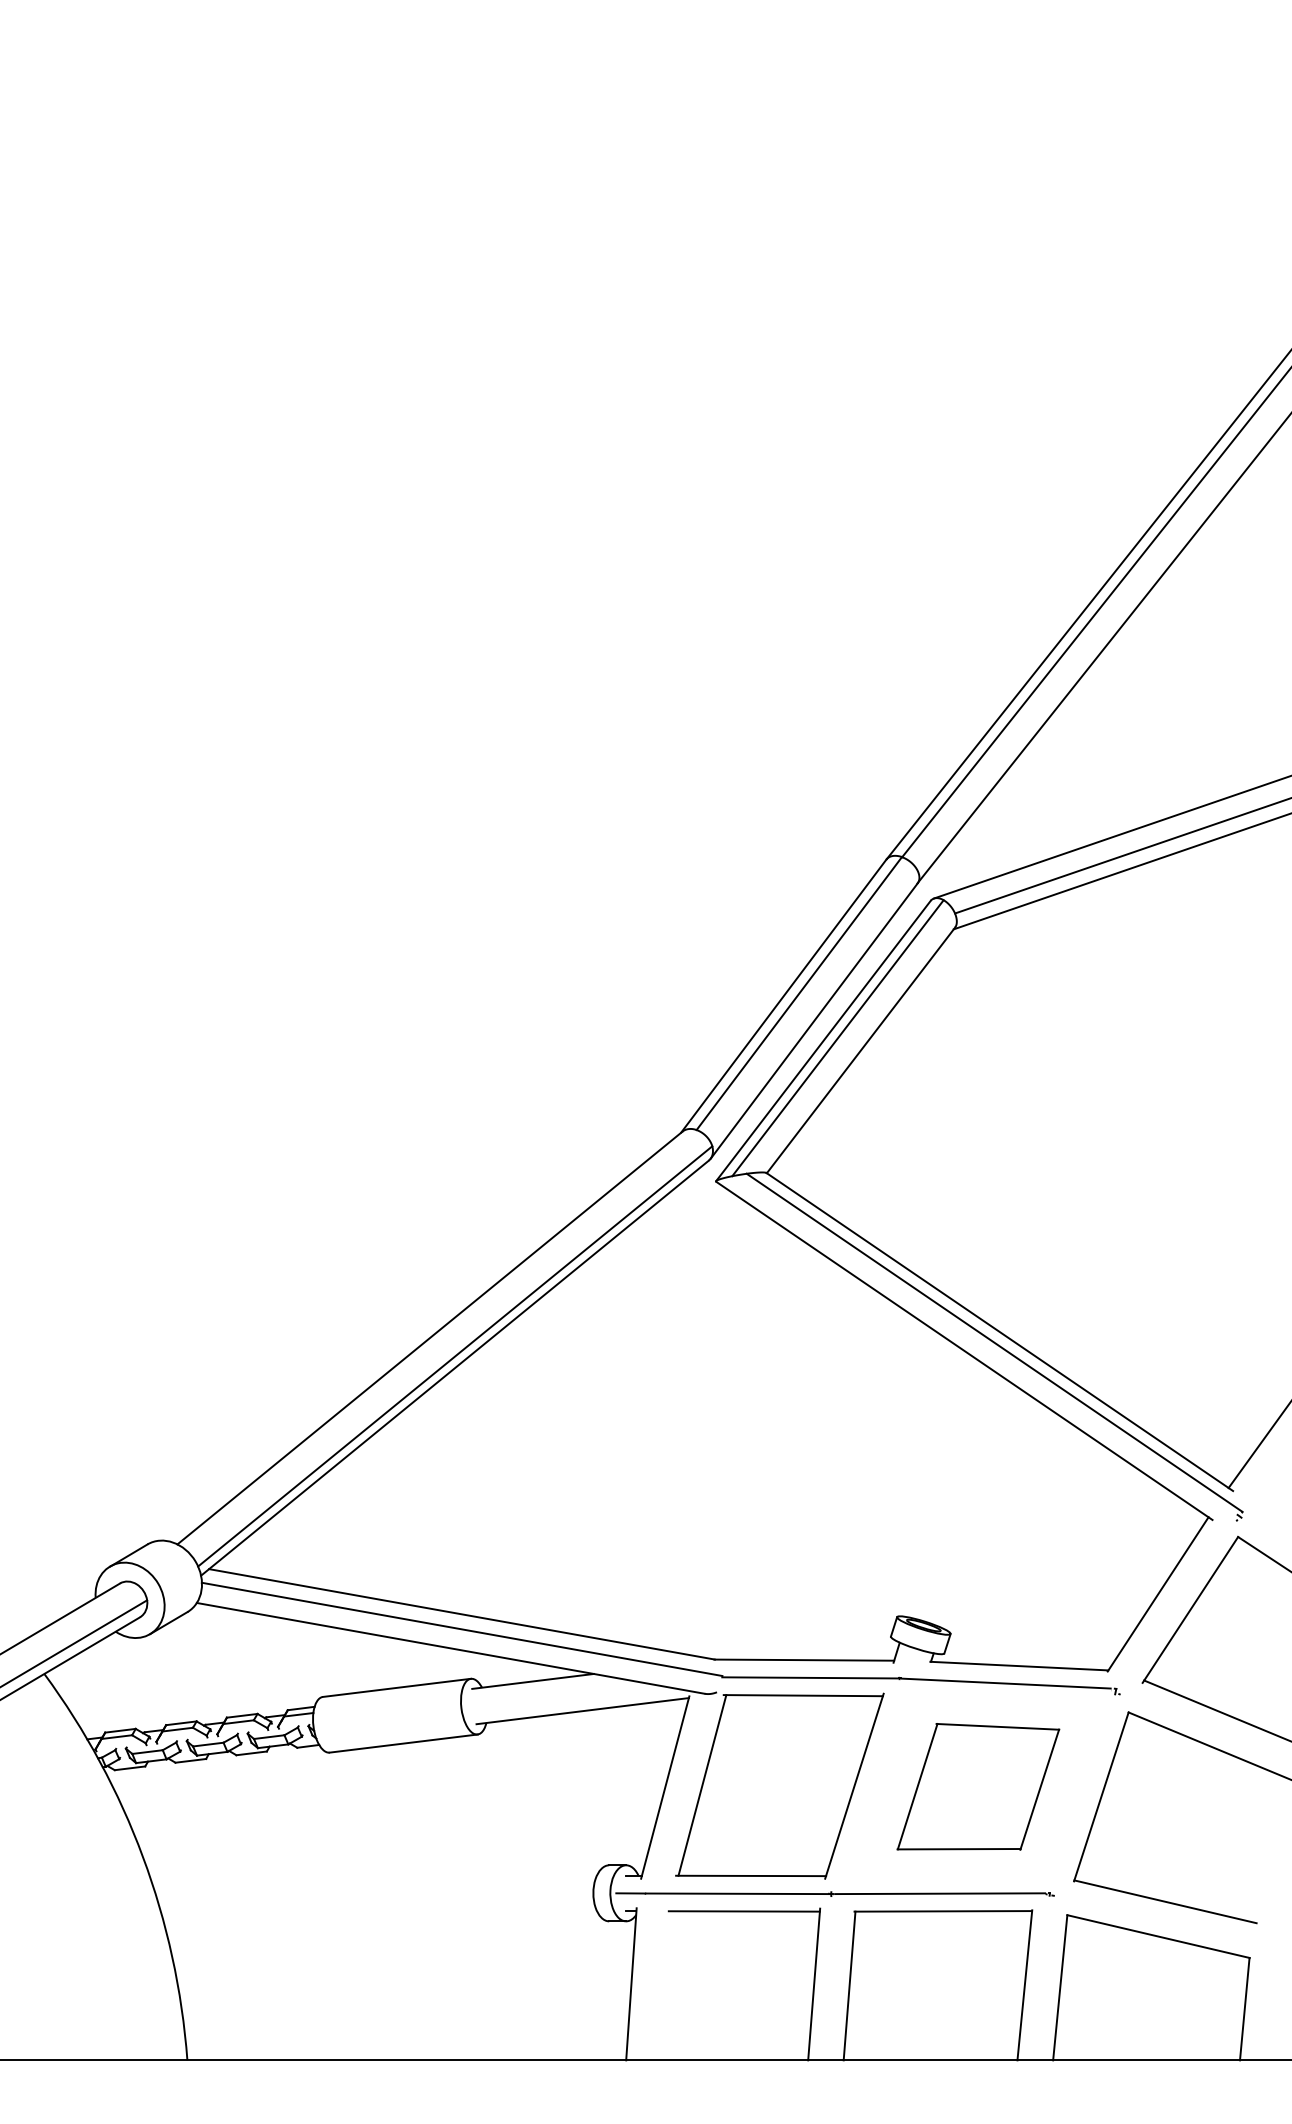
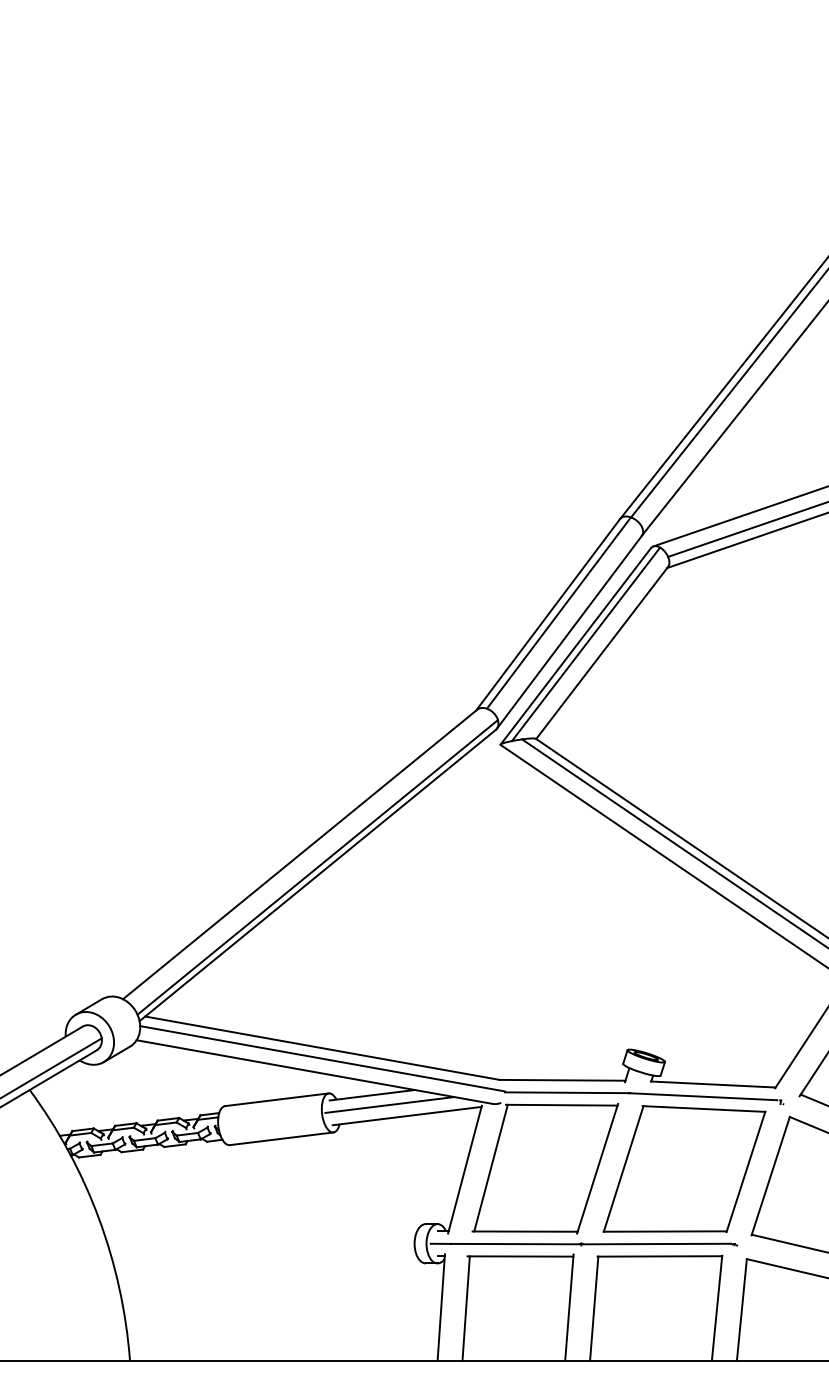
line: (557, 1695) -> (389, 1105), added
part: (978, 1786) -> (684, 1168), size x1.43
line: (666, 1985) -> (465, 1308), added

